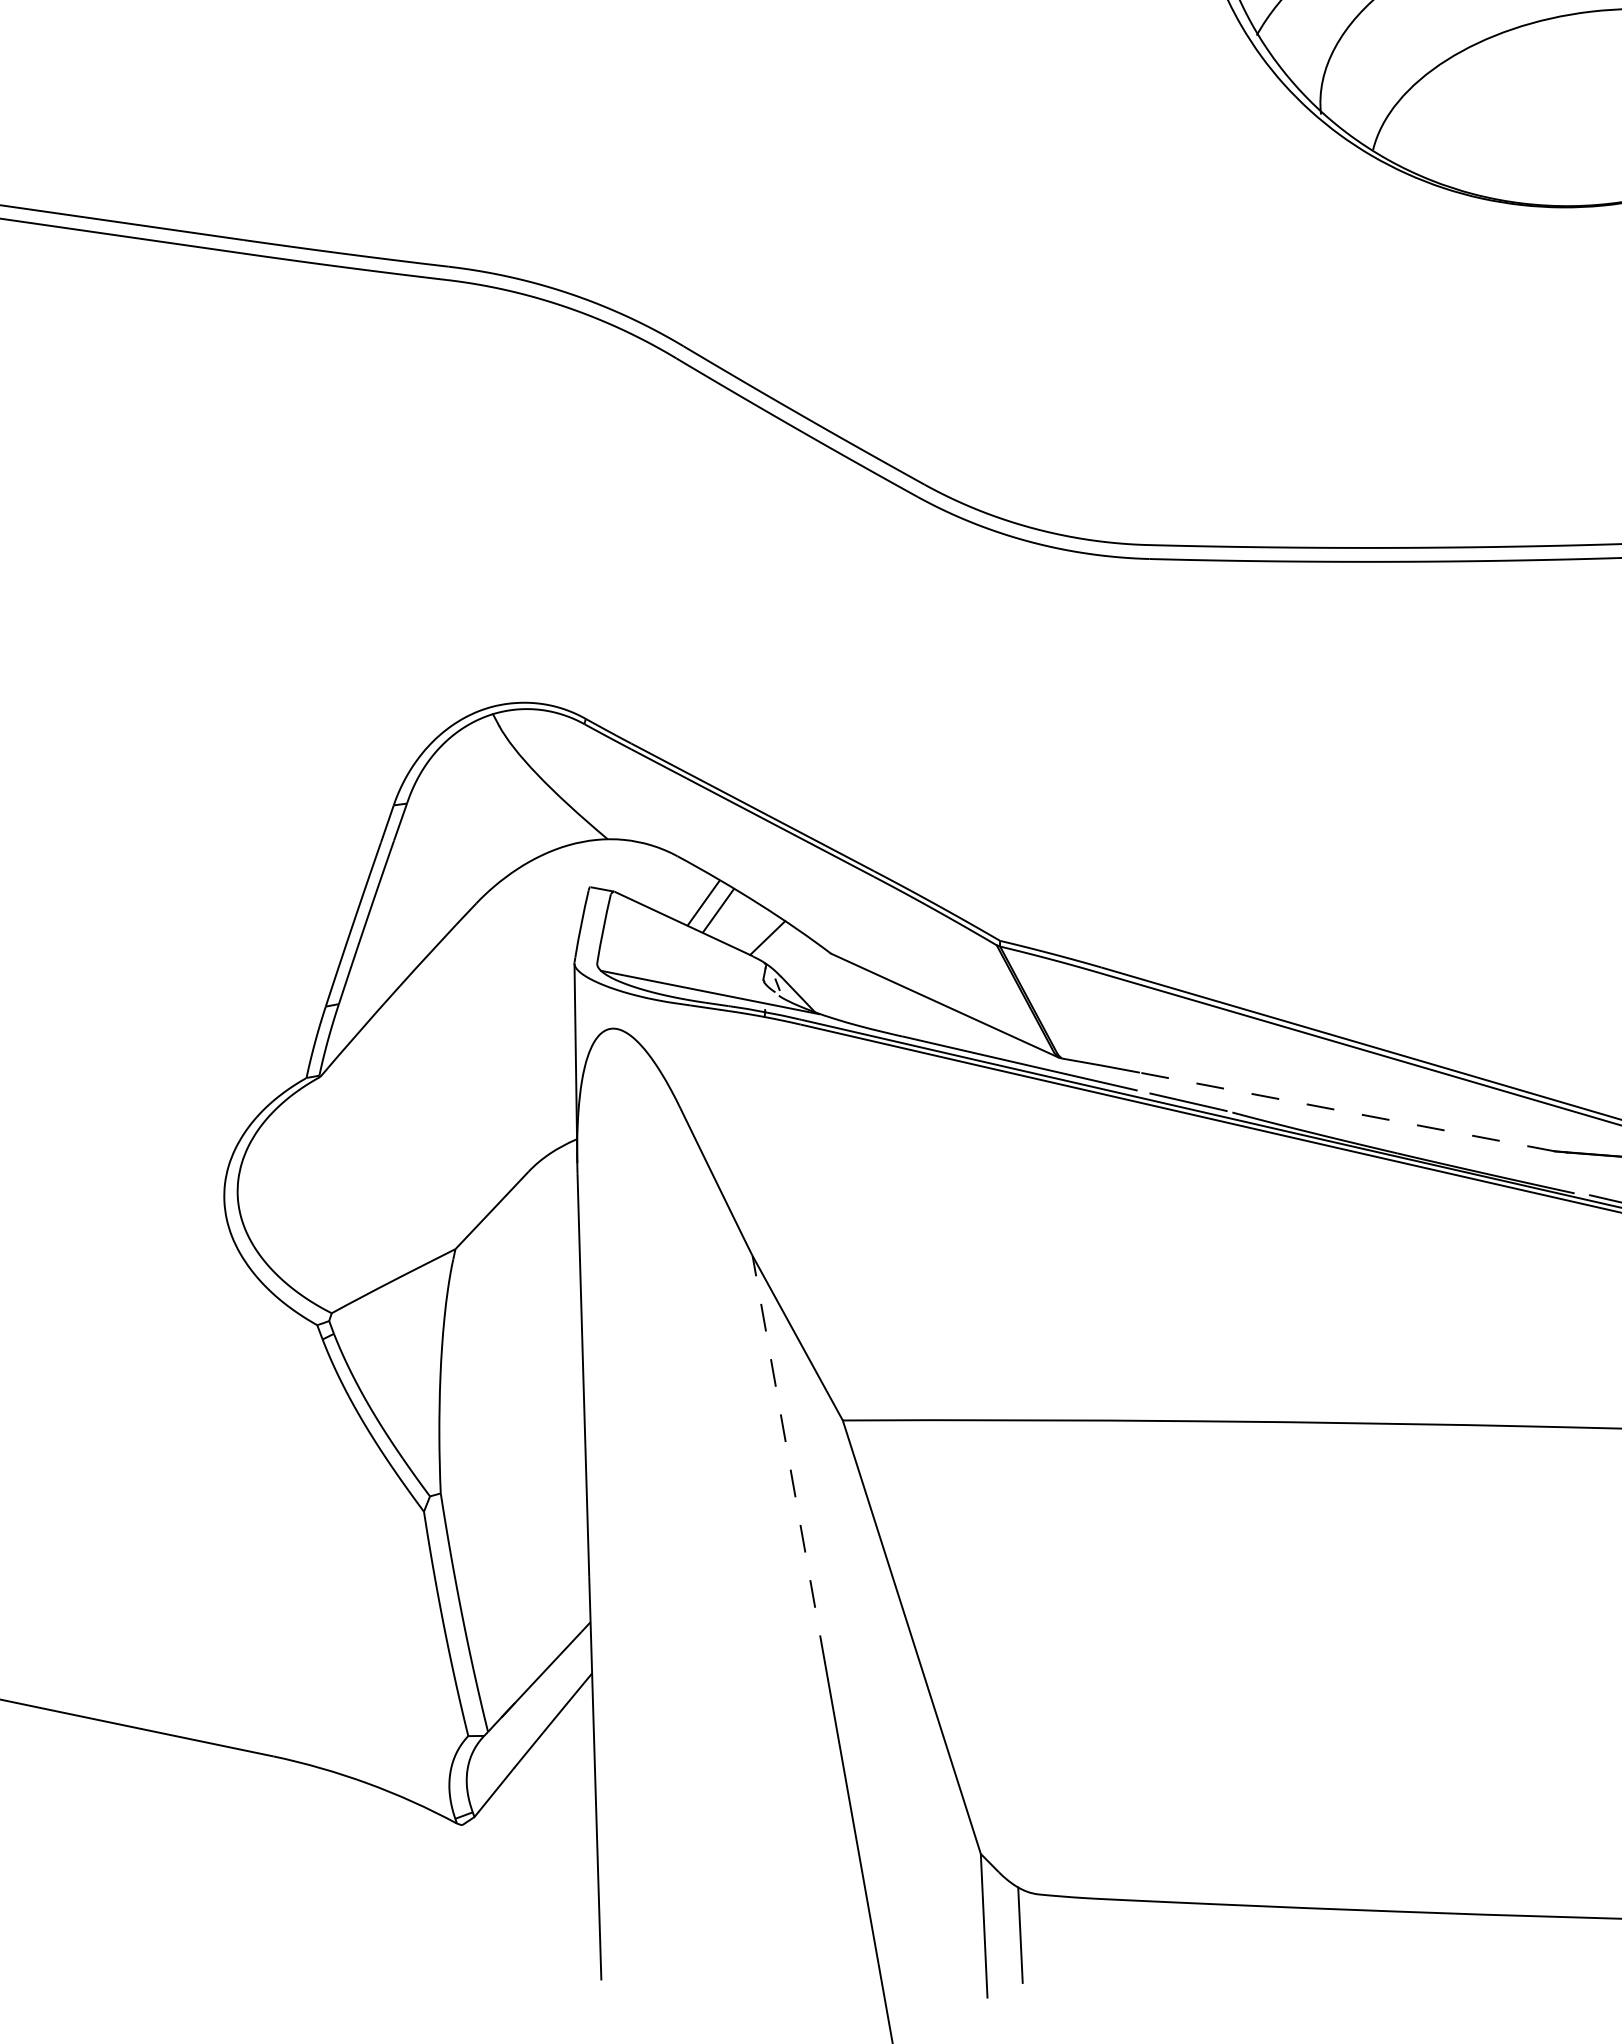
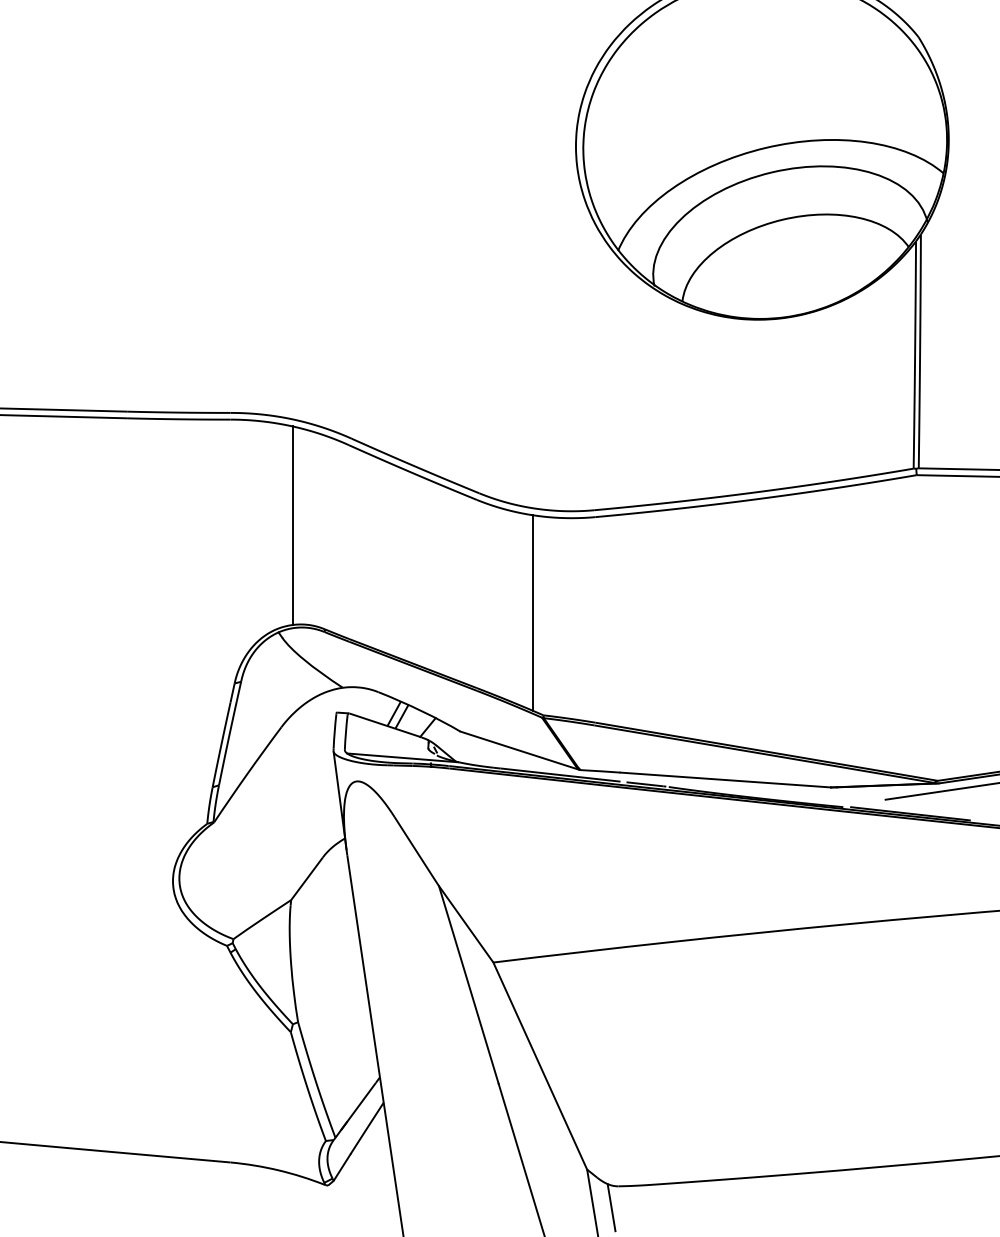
line: (545, 504) -> (292, 525), added
line: (1004, 734) -> (533, 612), added
line: (1346, 1112) -> (725, 780), dashed -> solid
line: (788, 1458) -> (468, 984), dashed -> solid

